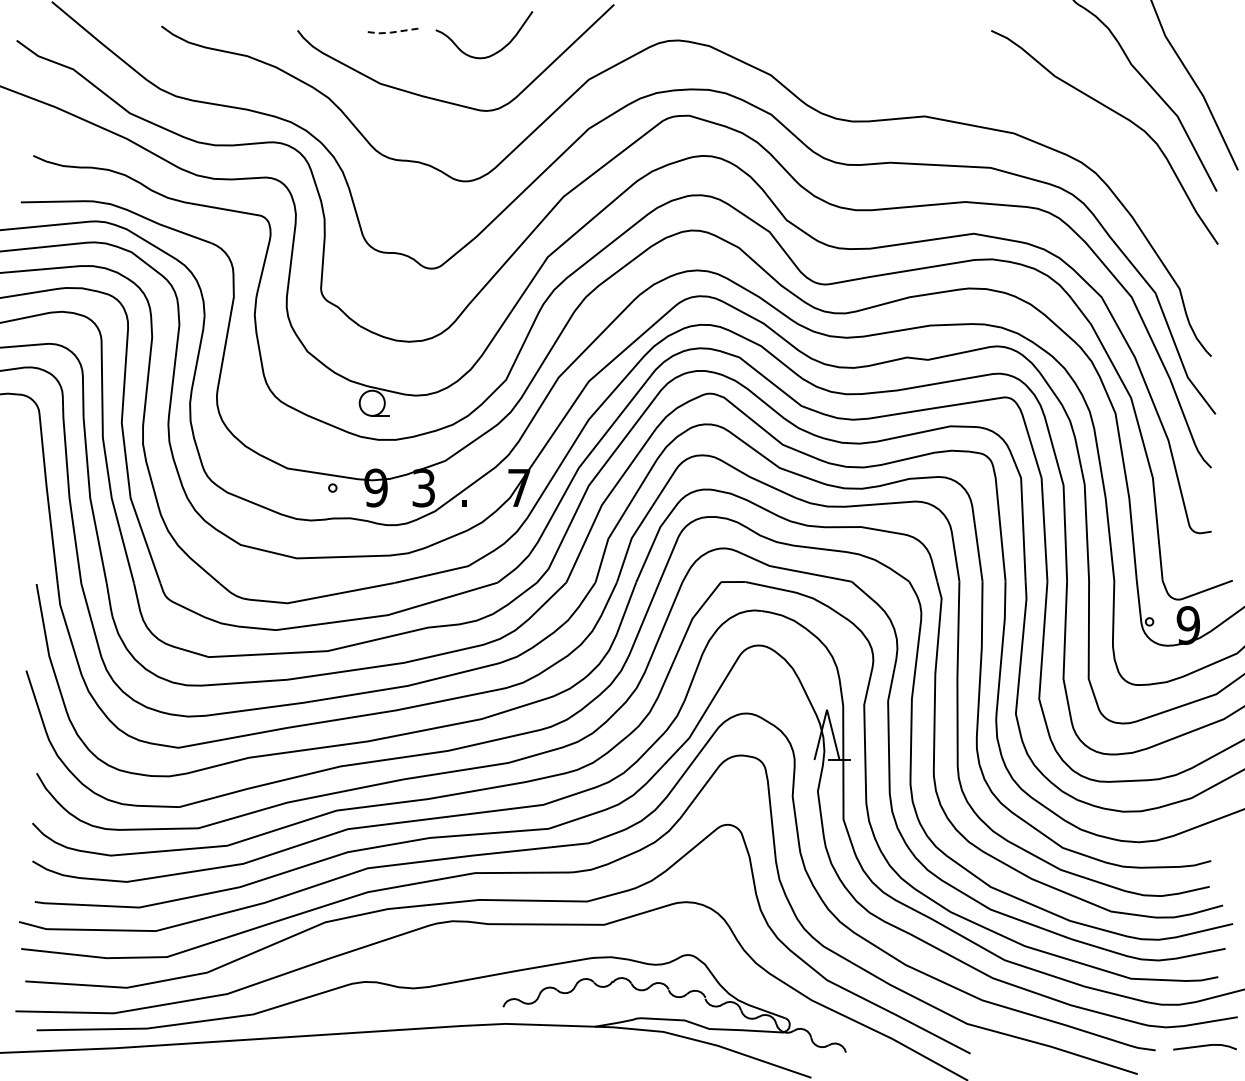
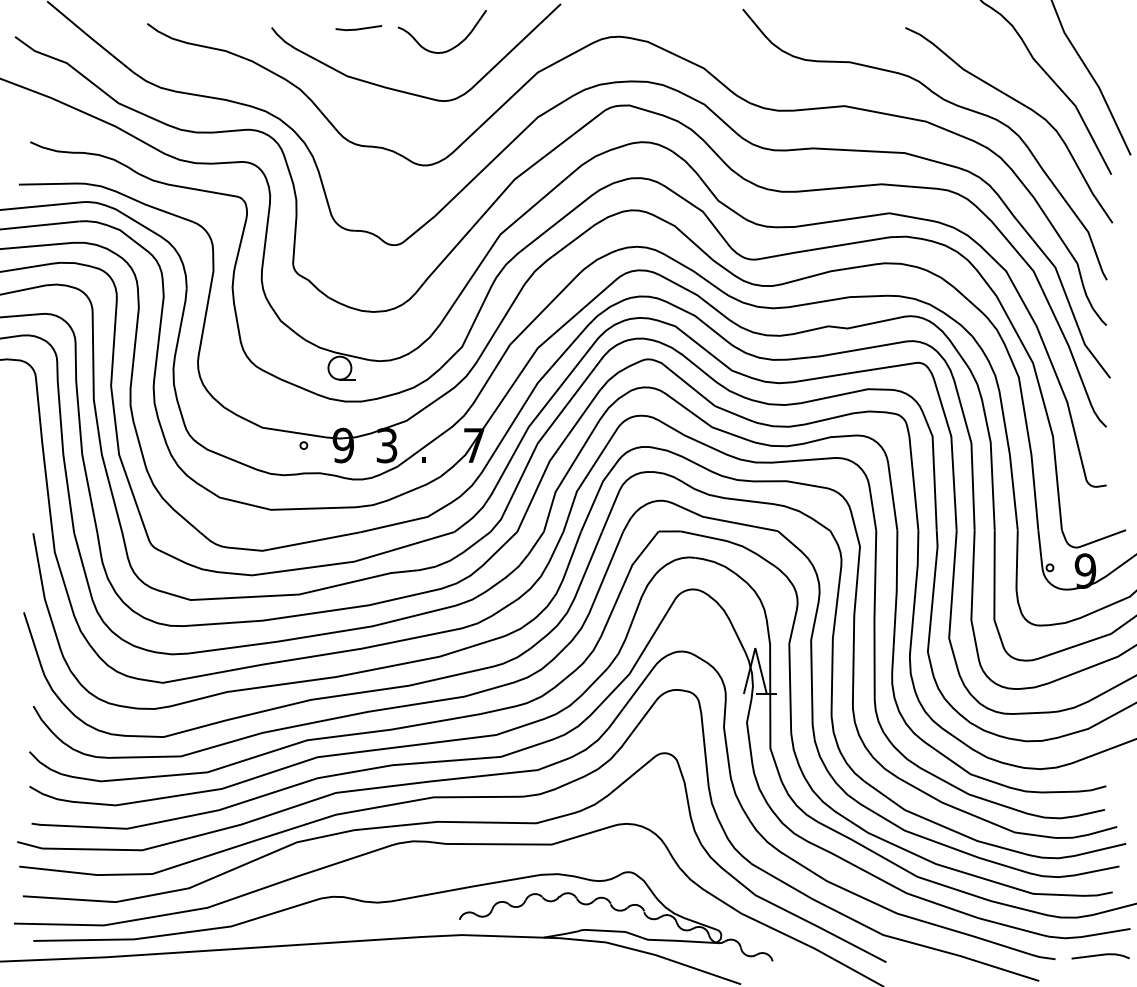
line: (391, 32) -> (357, 29), dashed -> solid
curve: (1035, 111) -> (945, 101), added

